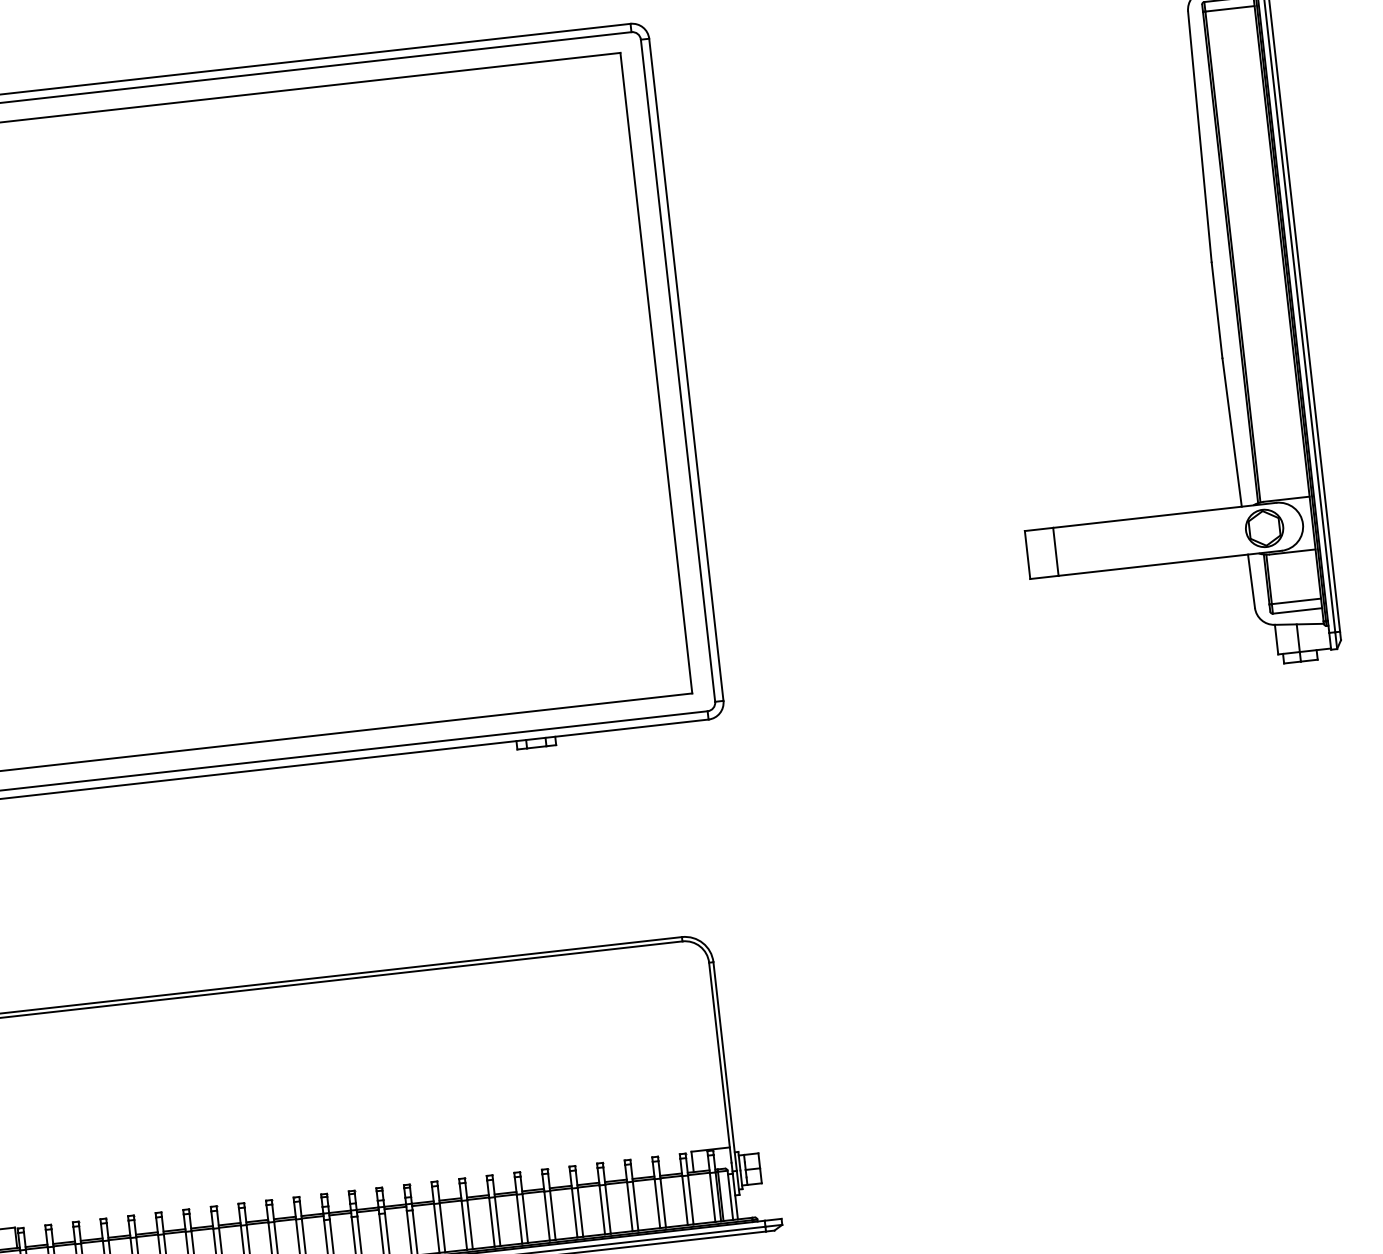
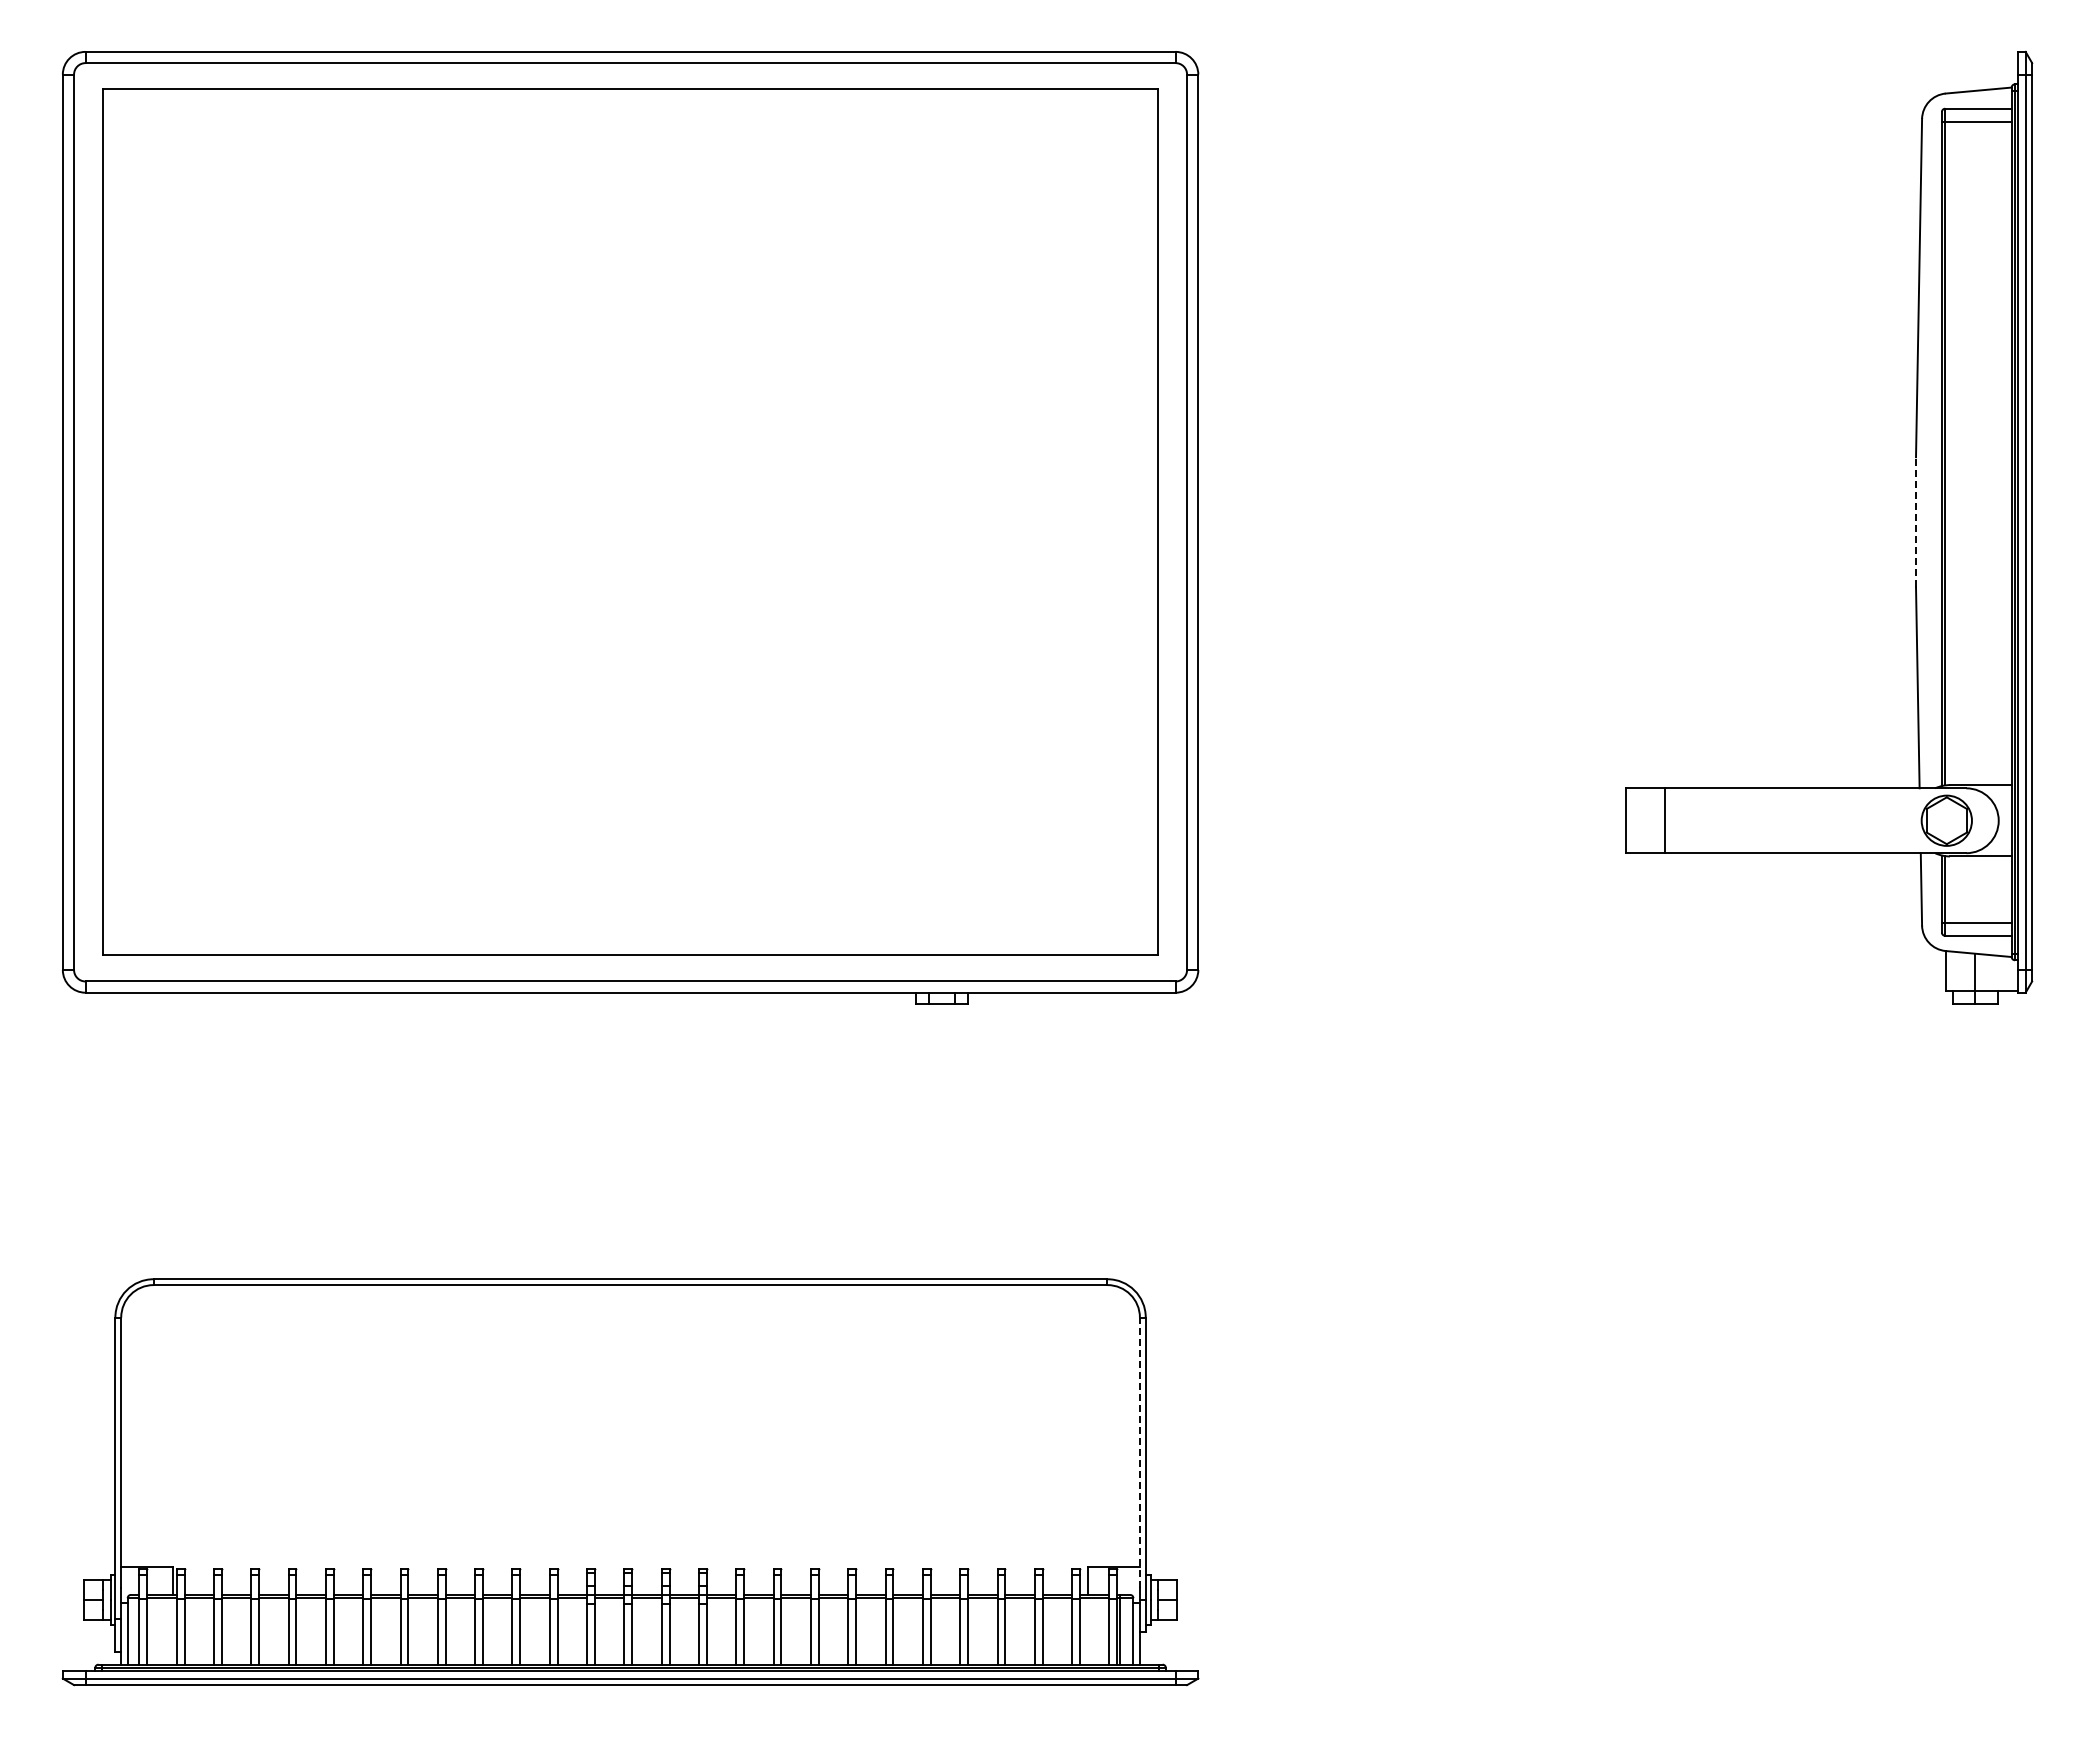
line: (1217, 310) -> (1916, 522), solid -> dashed
line: (720, 1062) -> (1139, 1452), solid -> dashed

